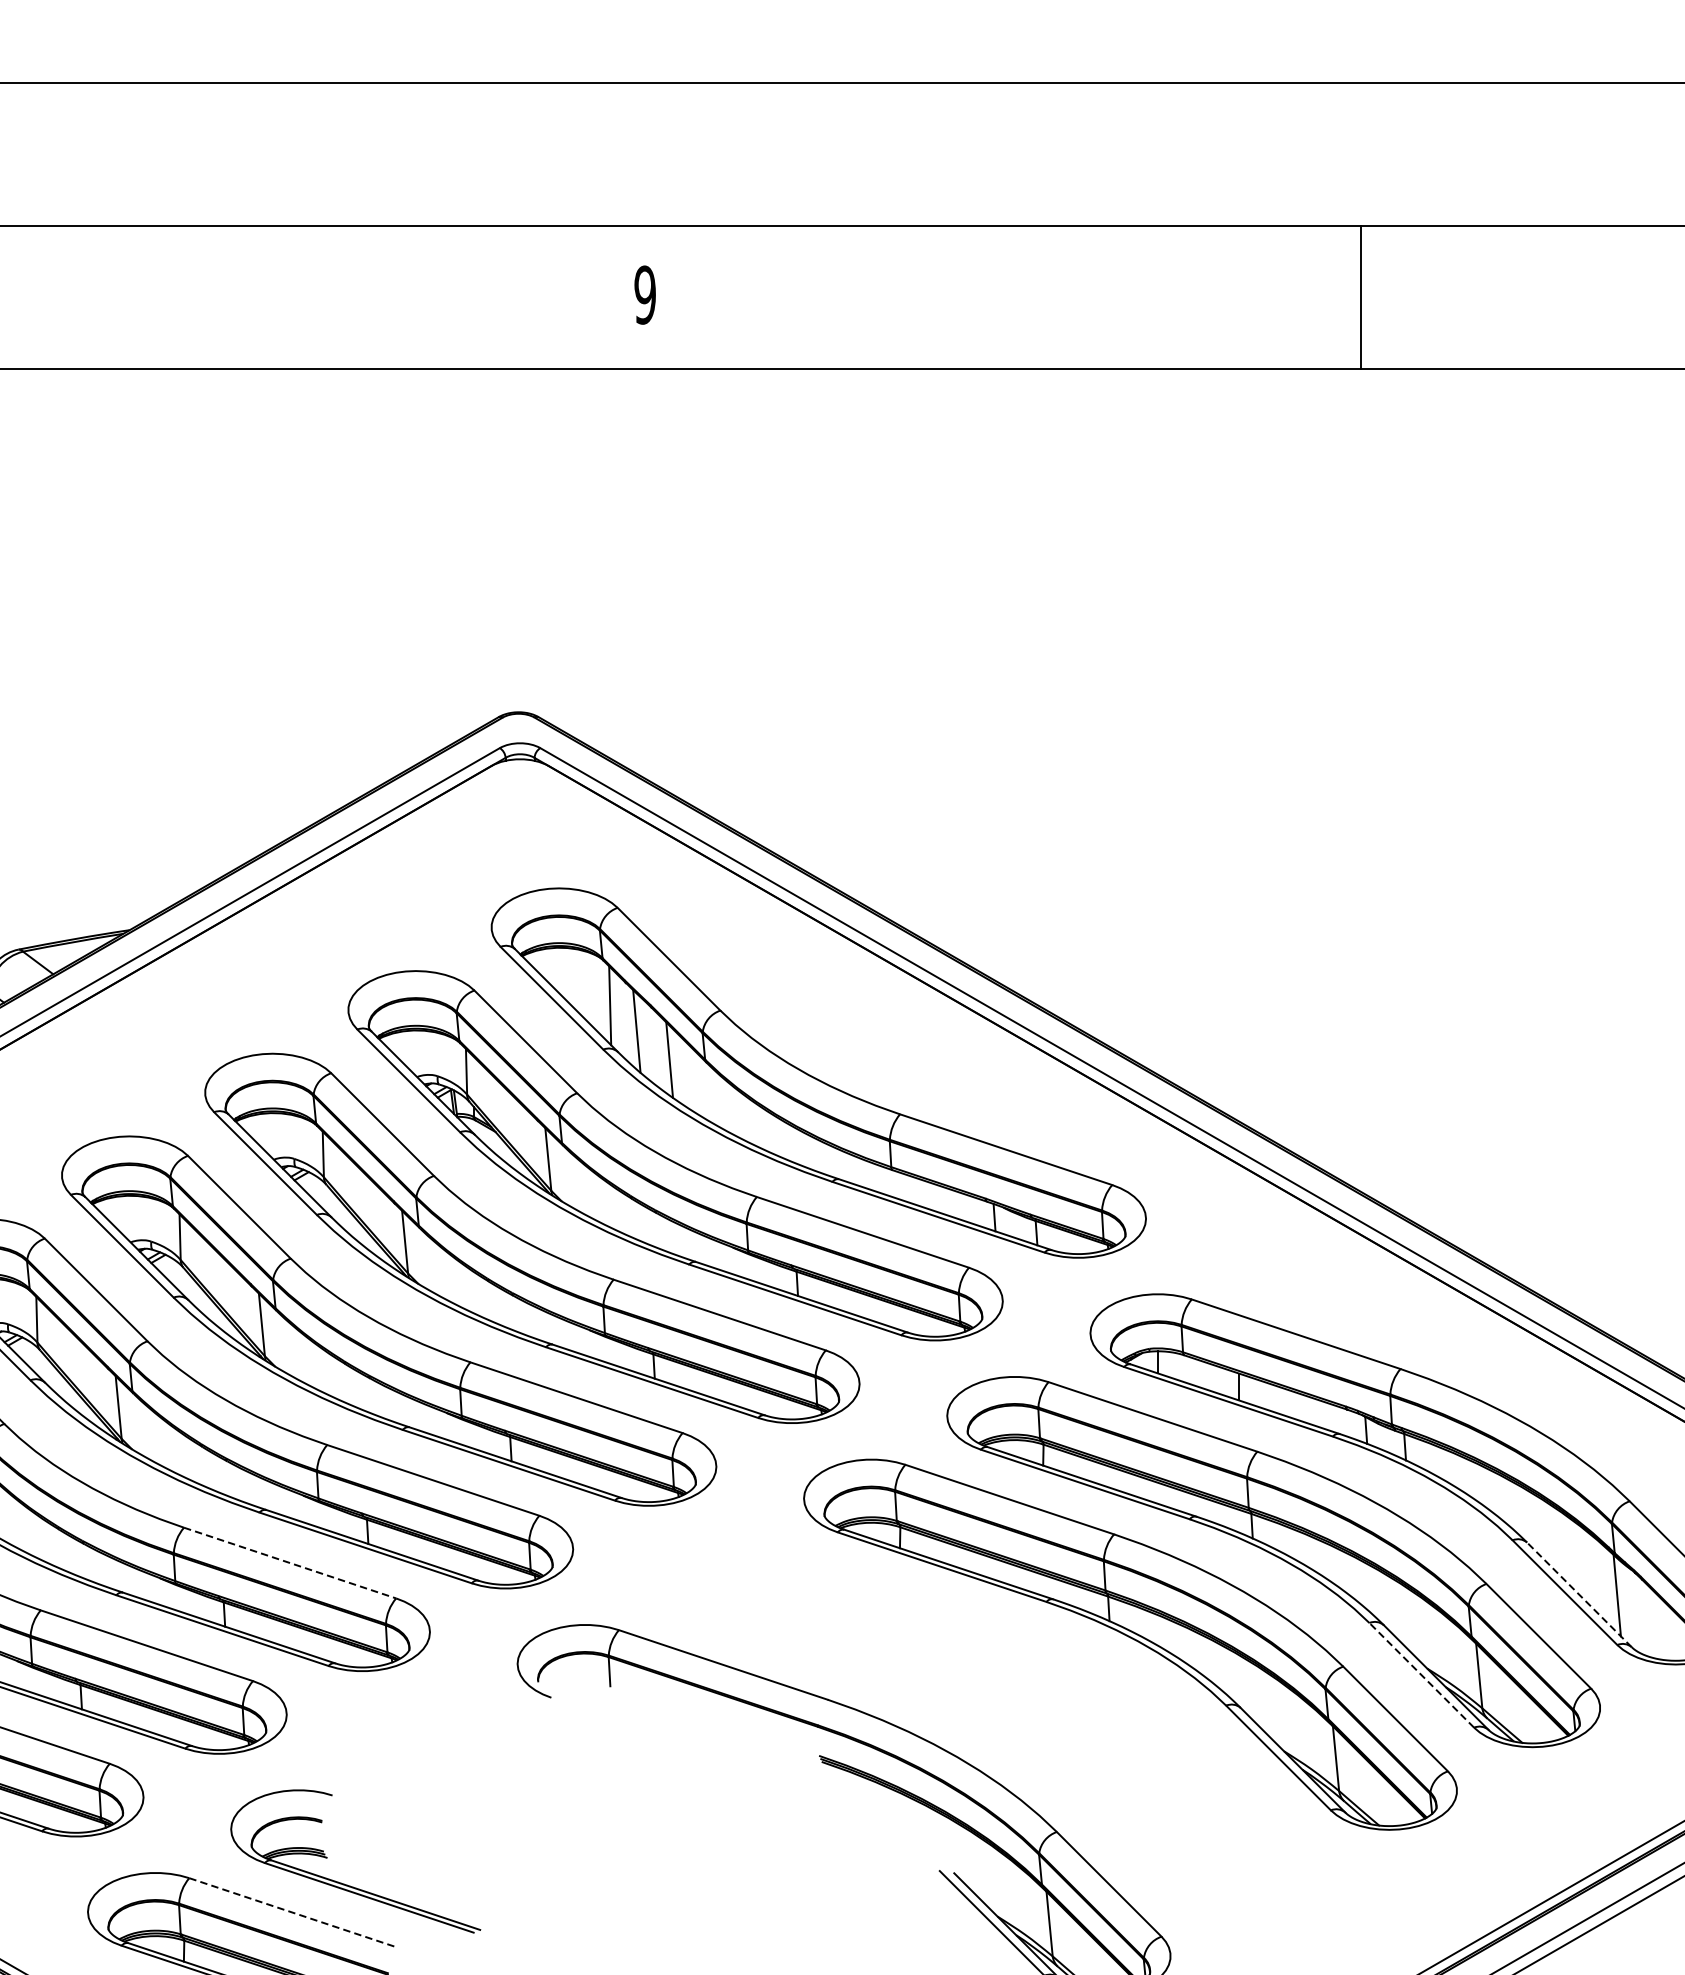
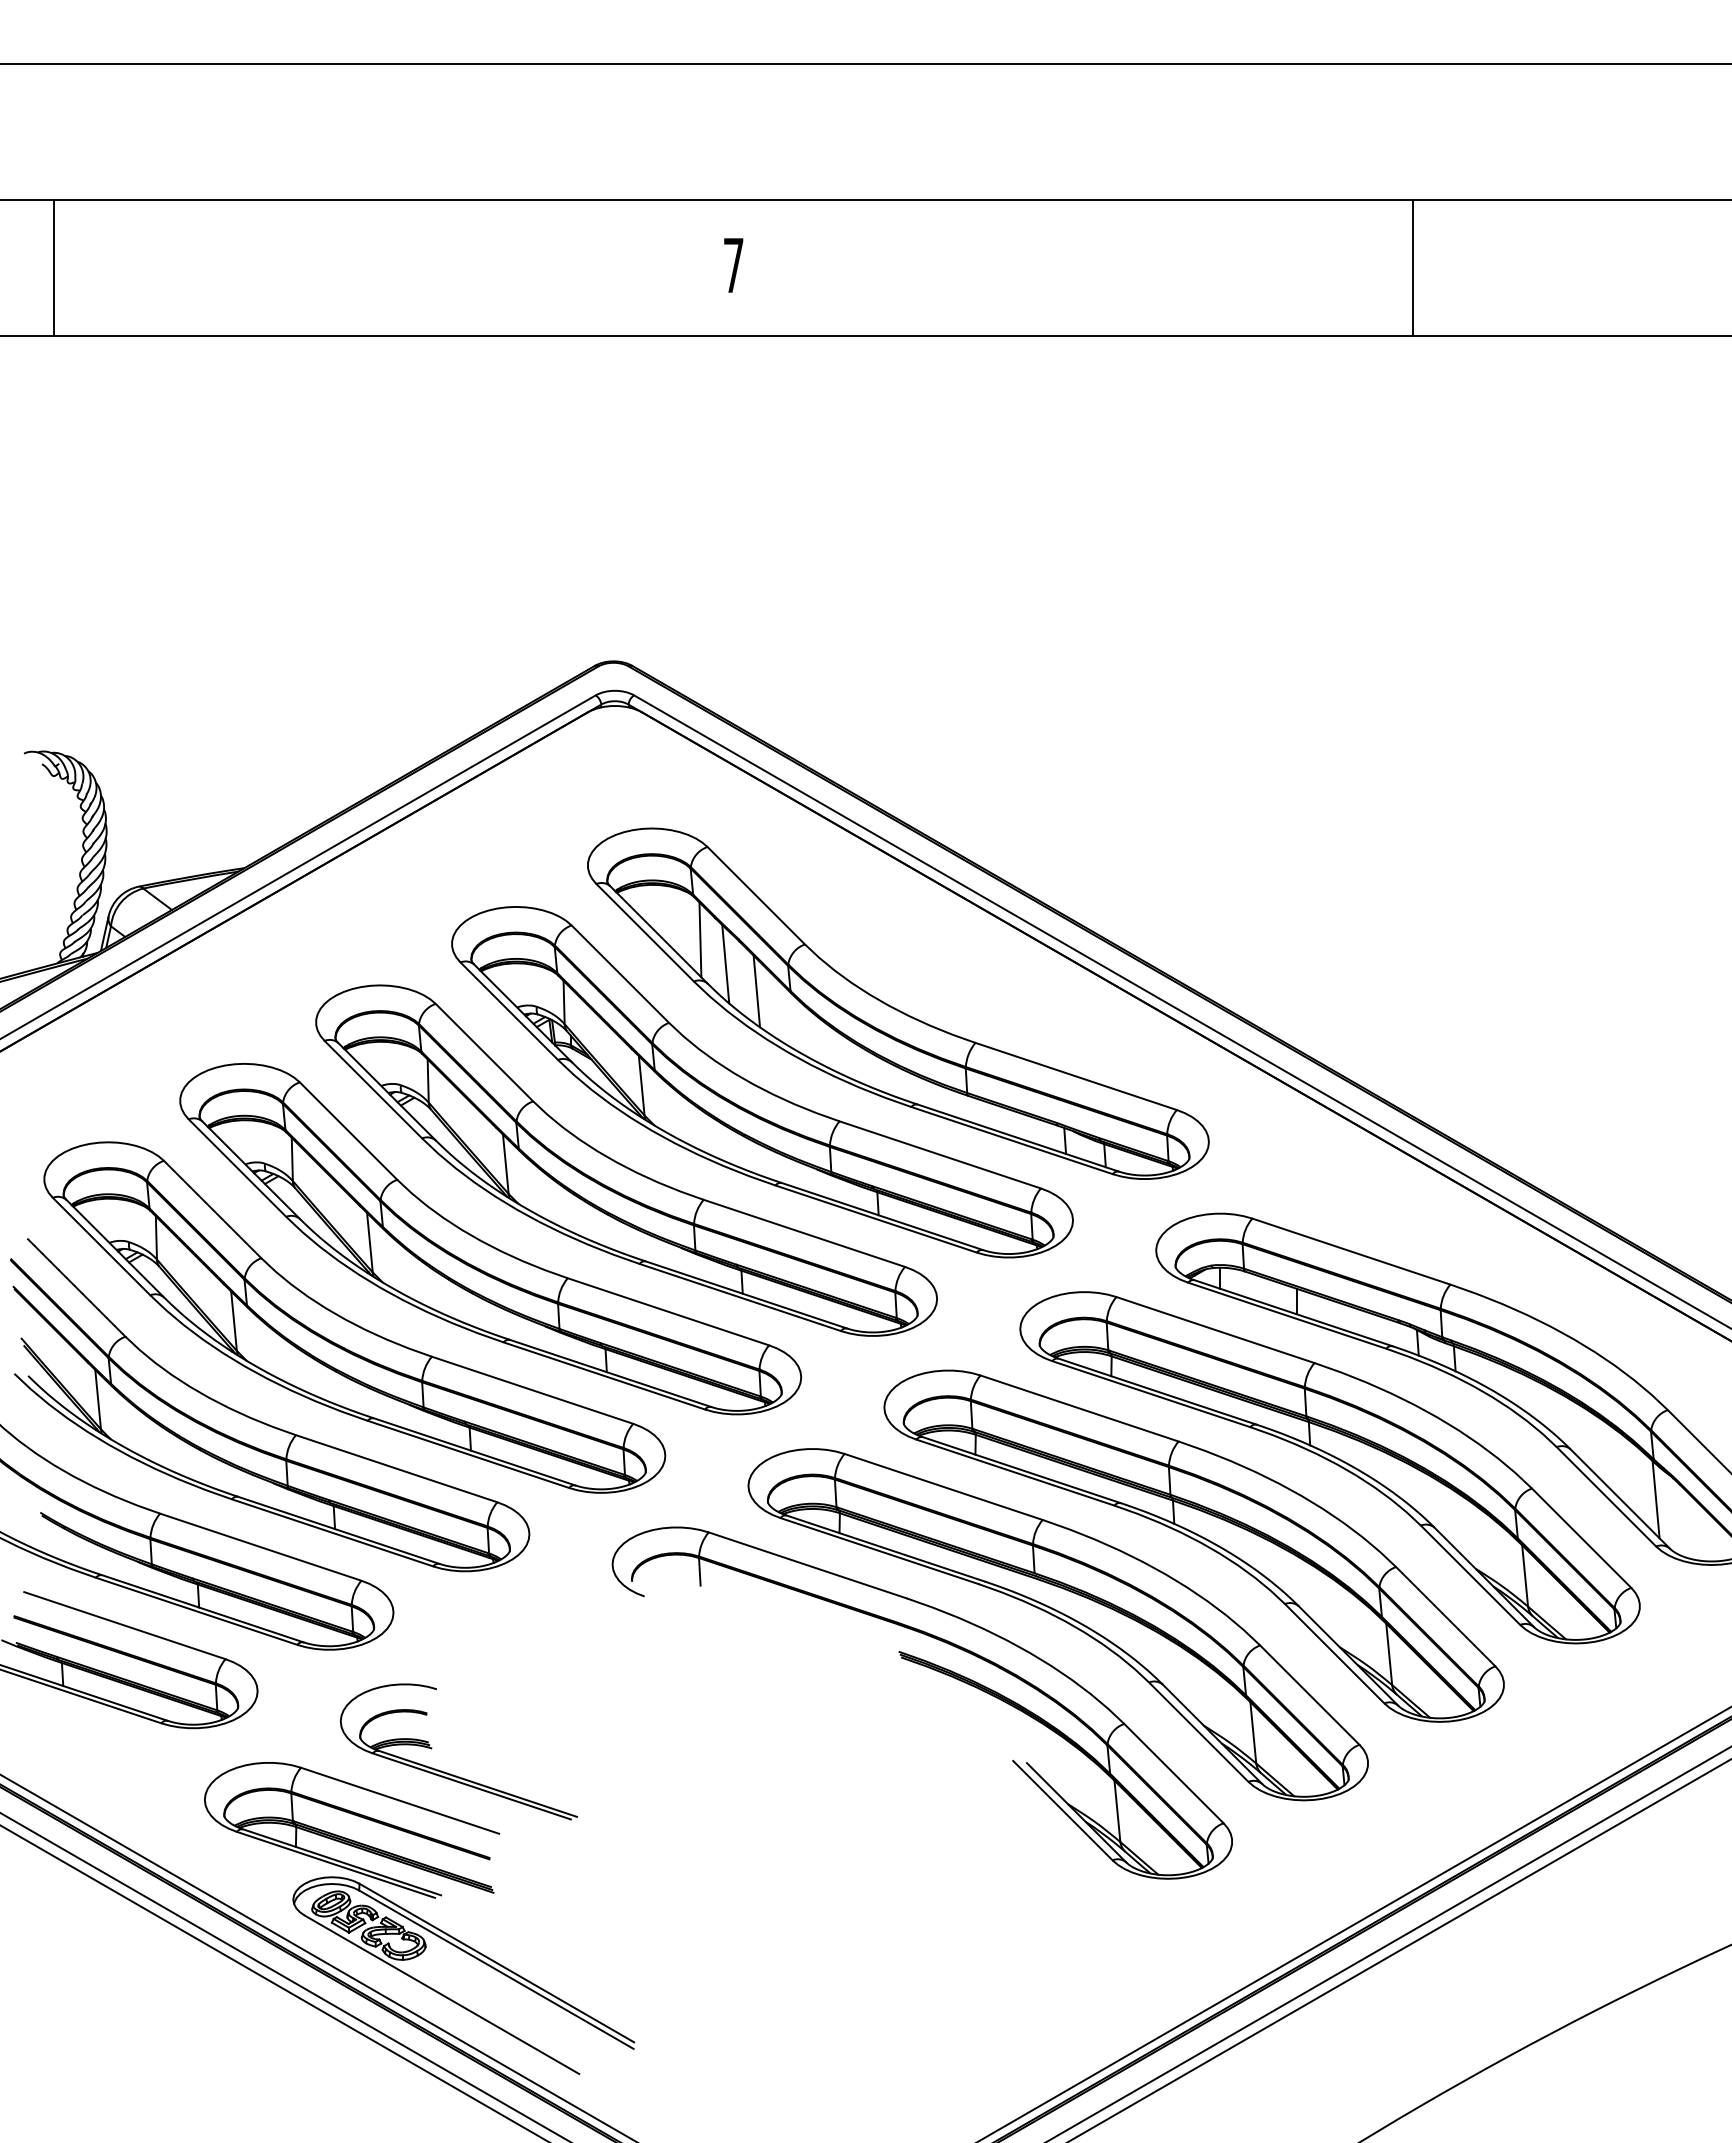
text: (645, 295) -> (733, 265), 9 -> 7
line: (290, 1562) -> (397, 1468), dashed -> solid
line: (1578, 1594) -> (1619, 1498), dashed -> solid
line: (1421, 1674) -> (1470, 1574), dashed -> solid
part: (986, 1727) -> (1057, 1624), added
line: (294, 1912) -> (400, 1800), dashed -> solid

